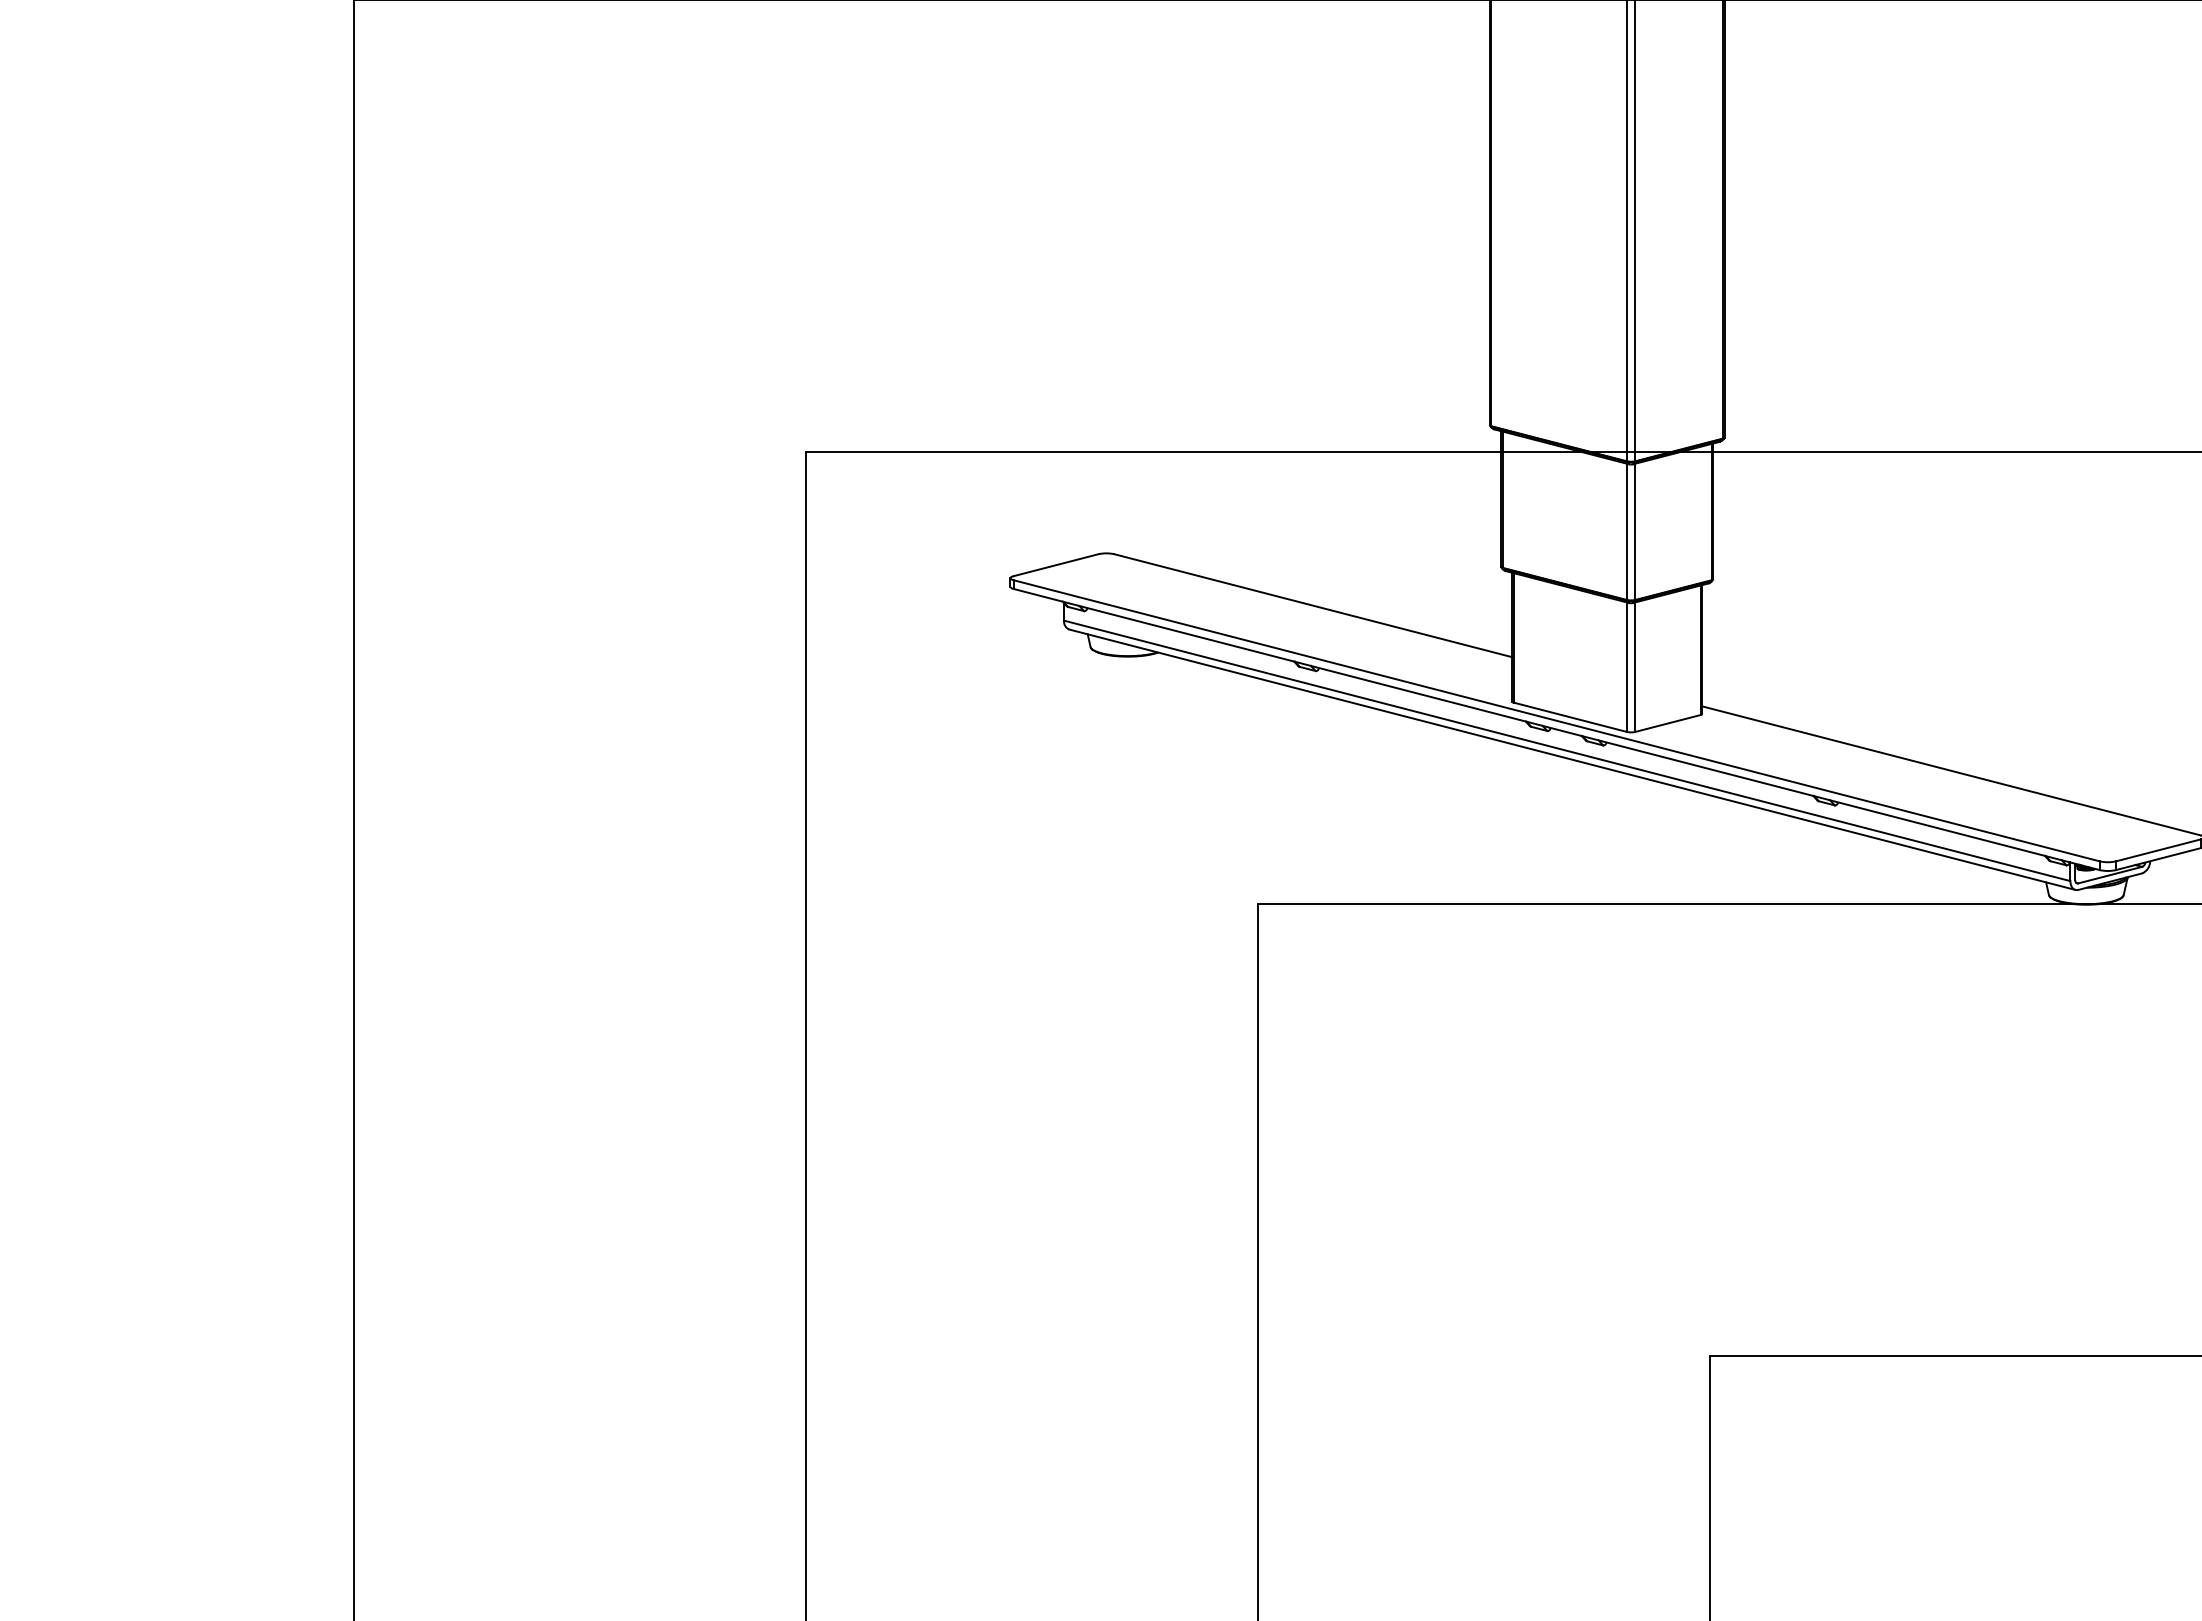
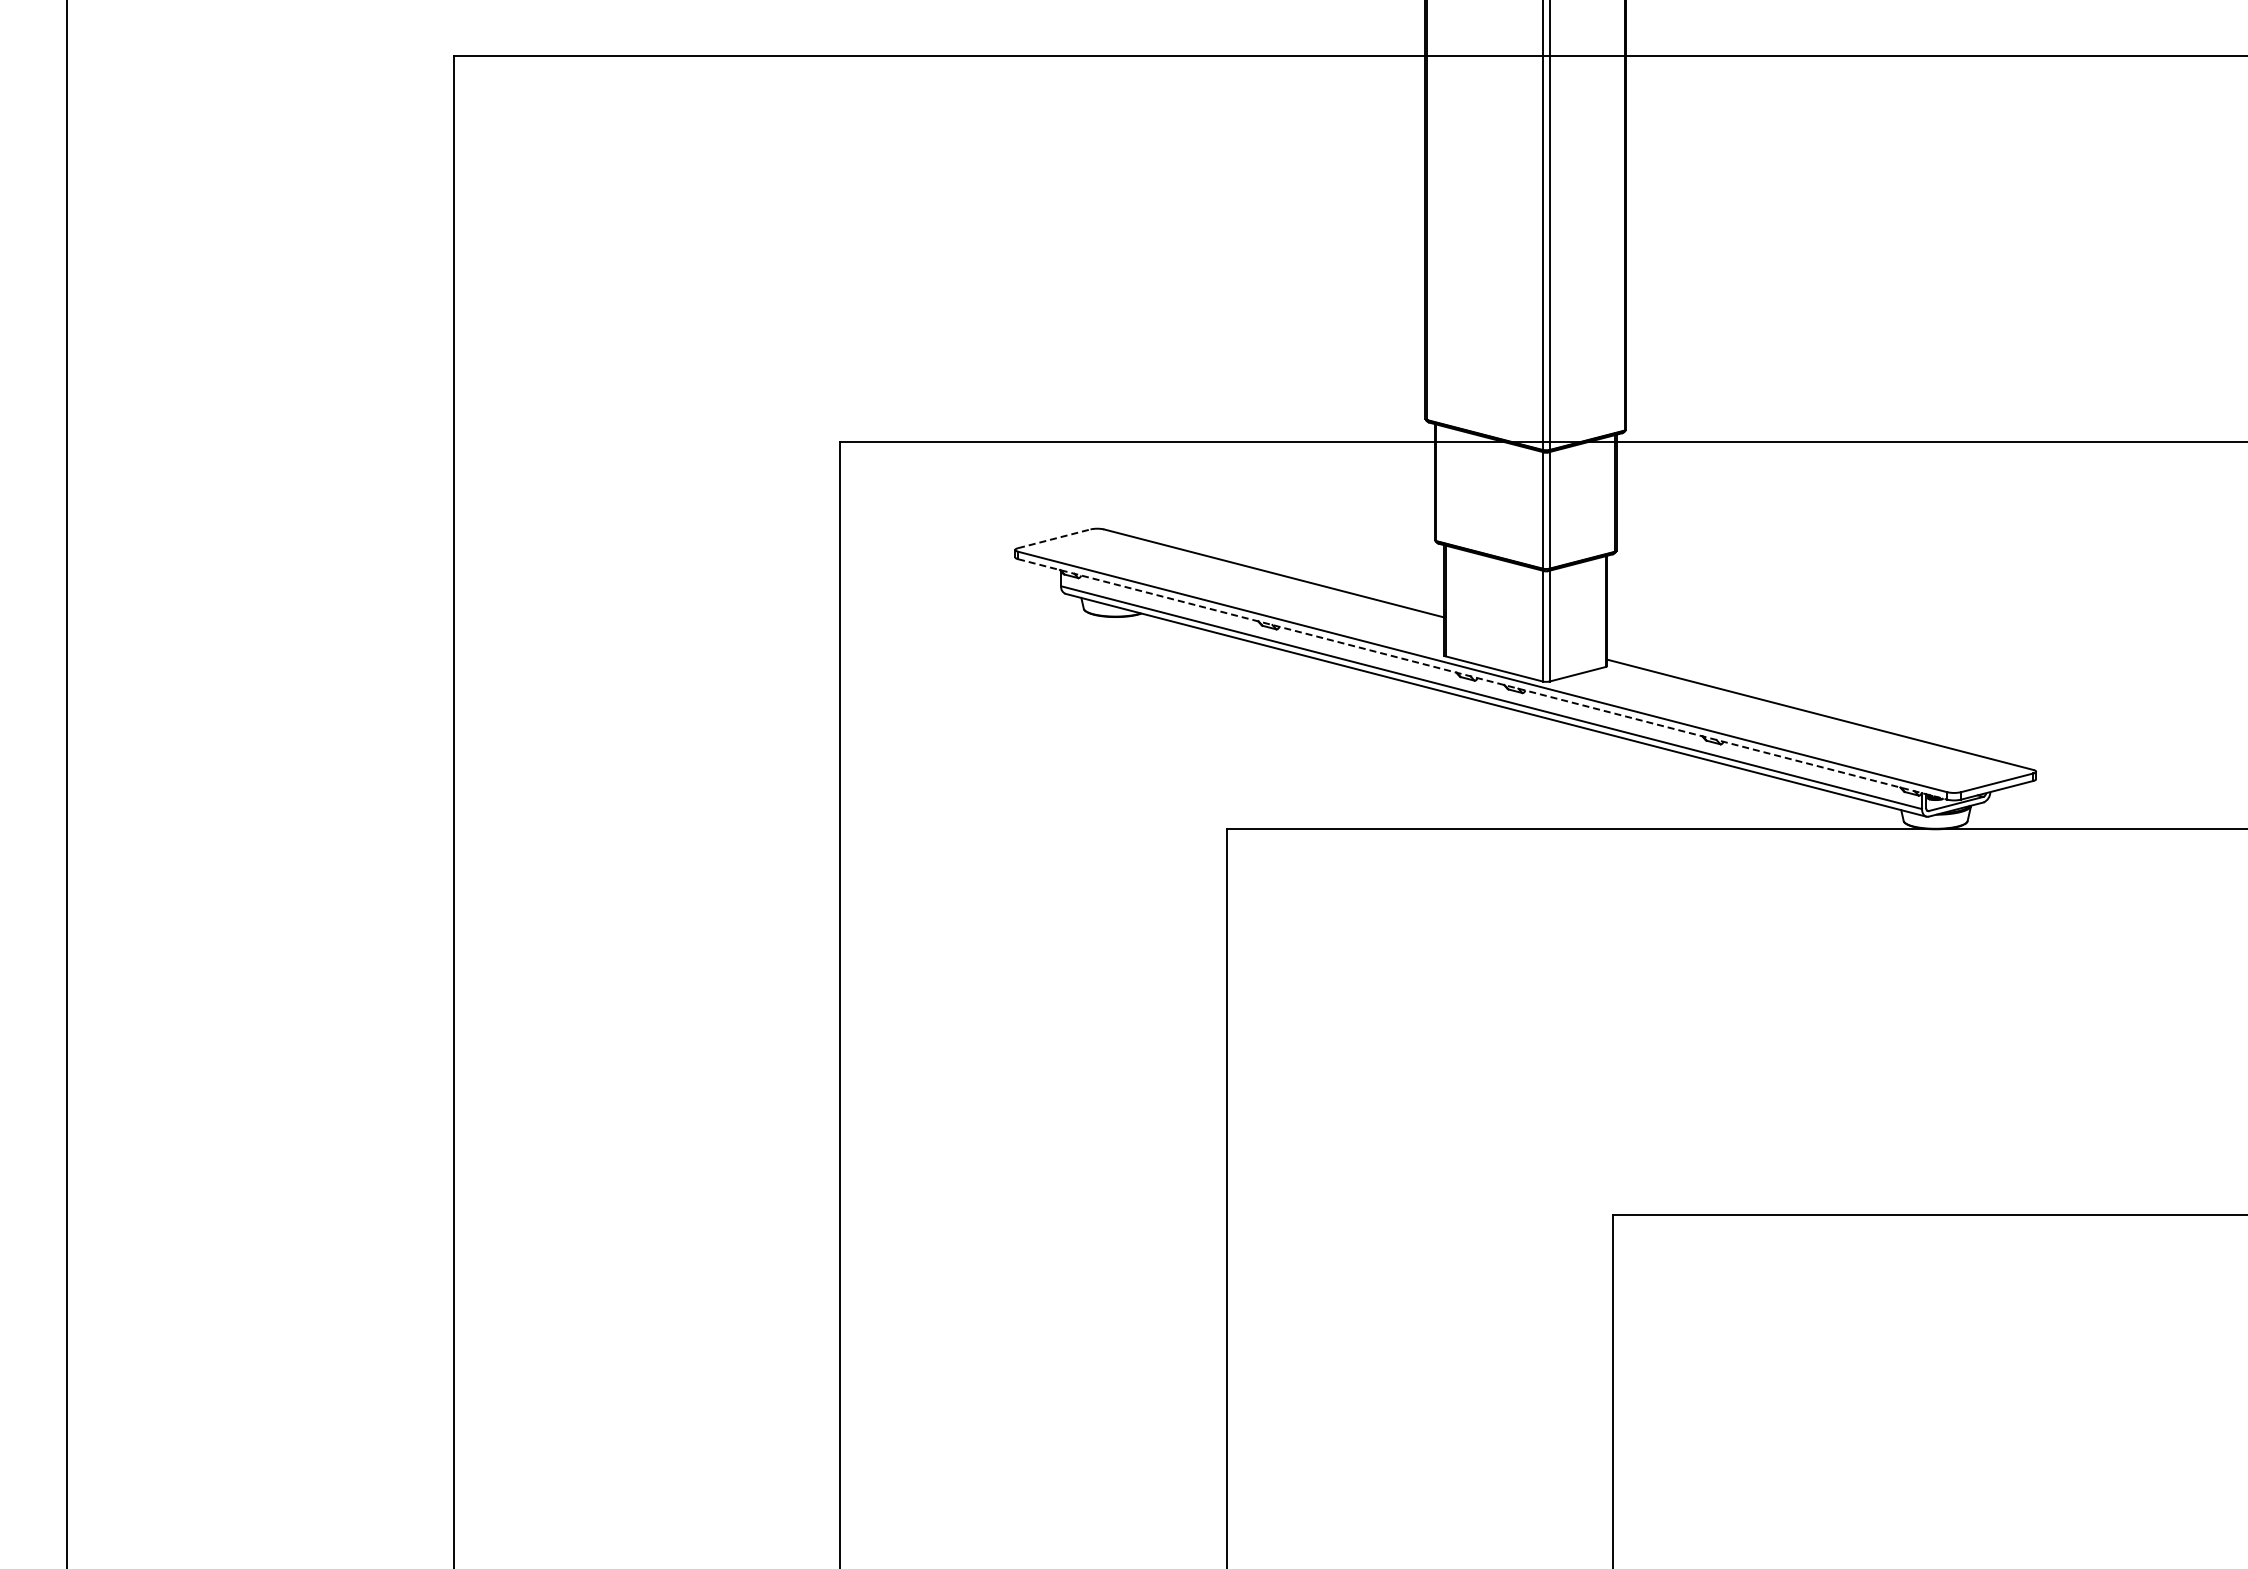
line: (1056, 564) -> (1054, 538), solid -> dashed
line: (1556, 729) -> (1482, 679), solid -> dashed

